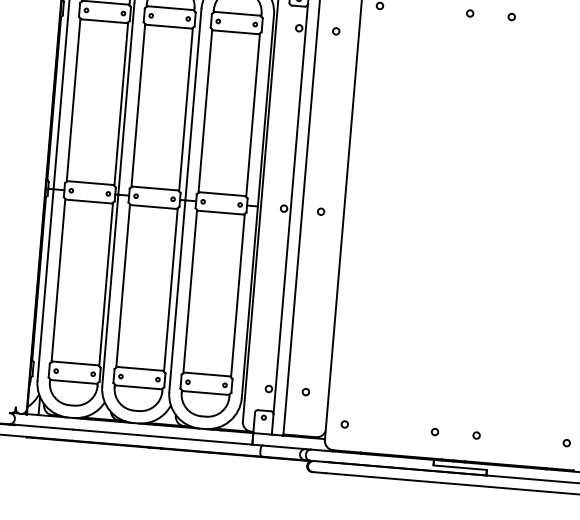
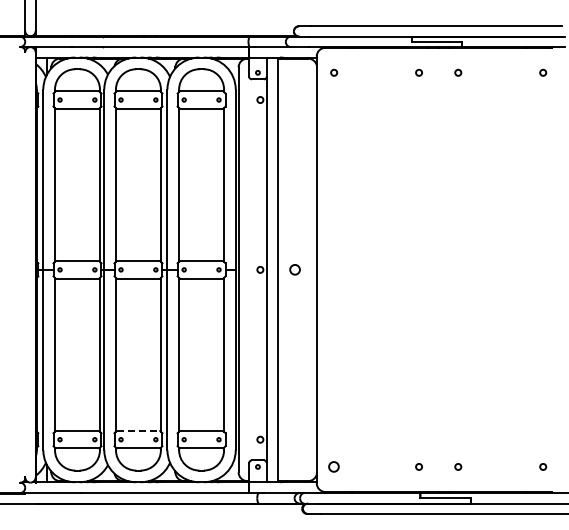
circle: (336, 30) -> (295, 99), removed
circle: (321, 211) -> (295, 269), size x1.6
line: (140, 369) -> (138, 431), solid -> dashed
circle: (306, 391) -> (295, 439), removed
circle: (345, 424) -> (334, 466), size x1.6

